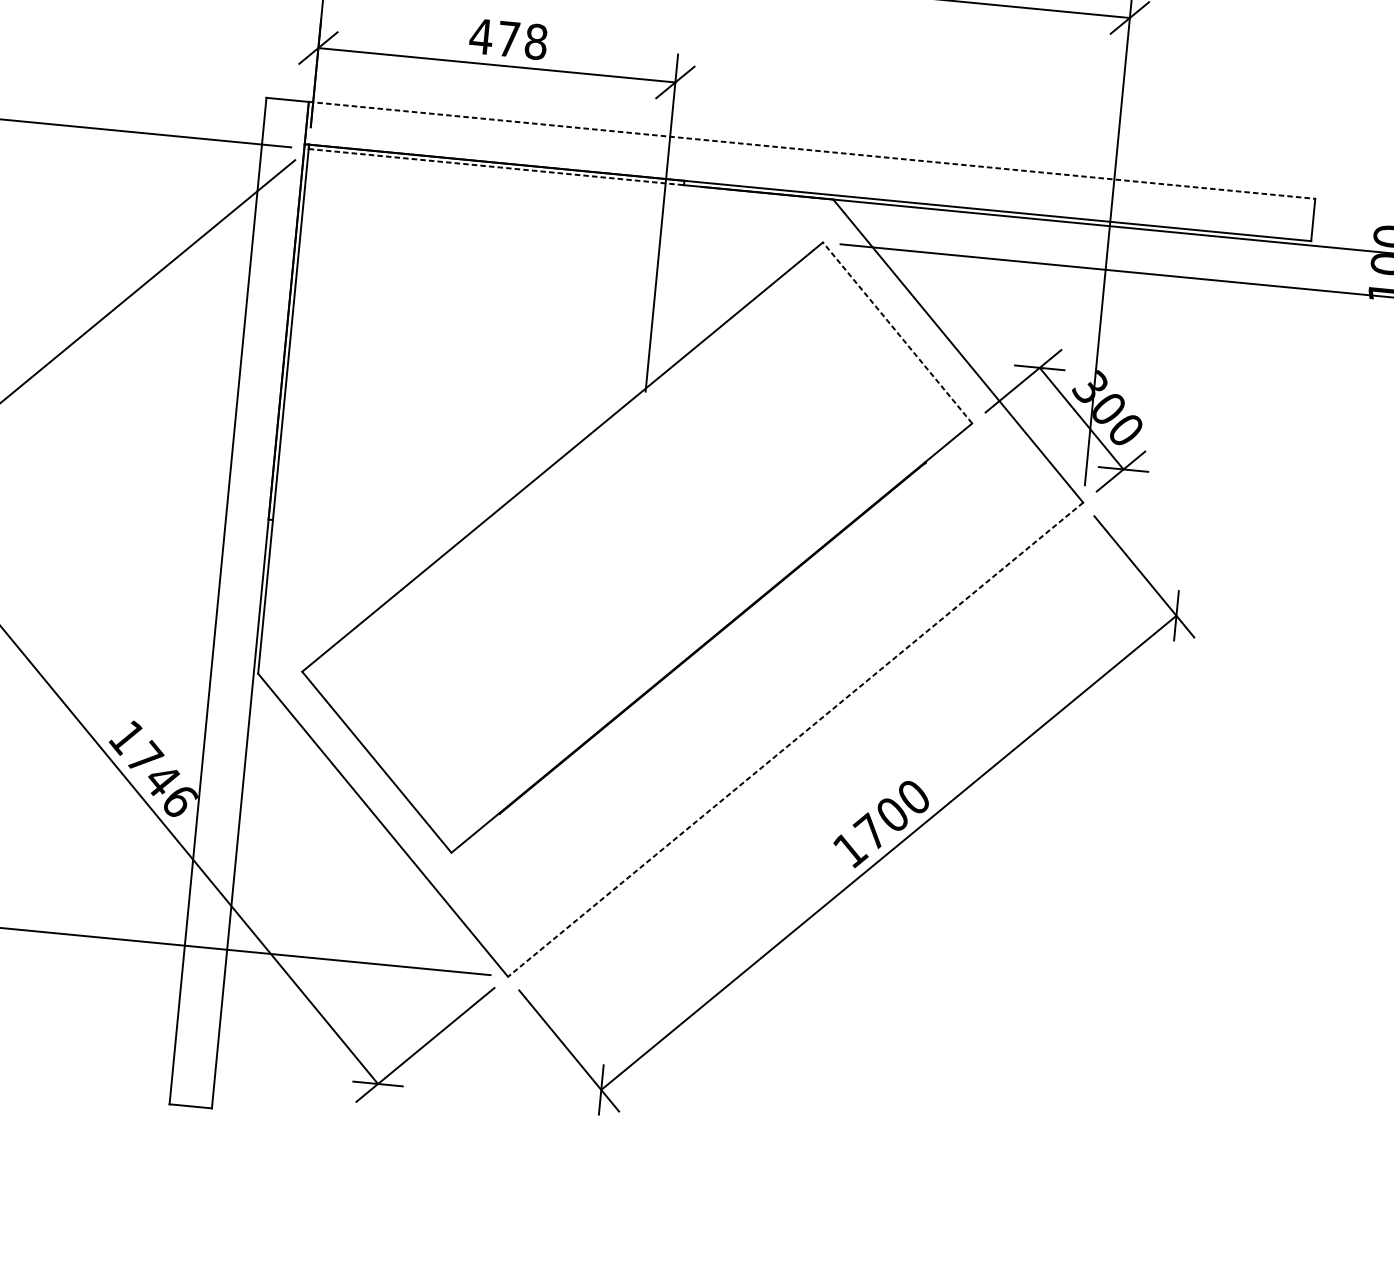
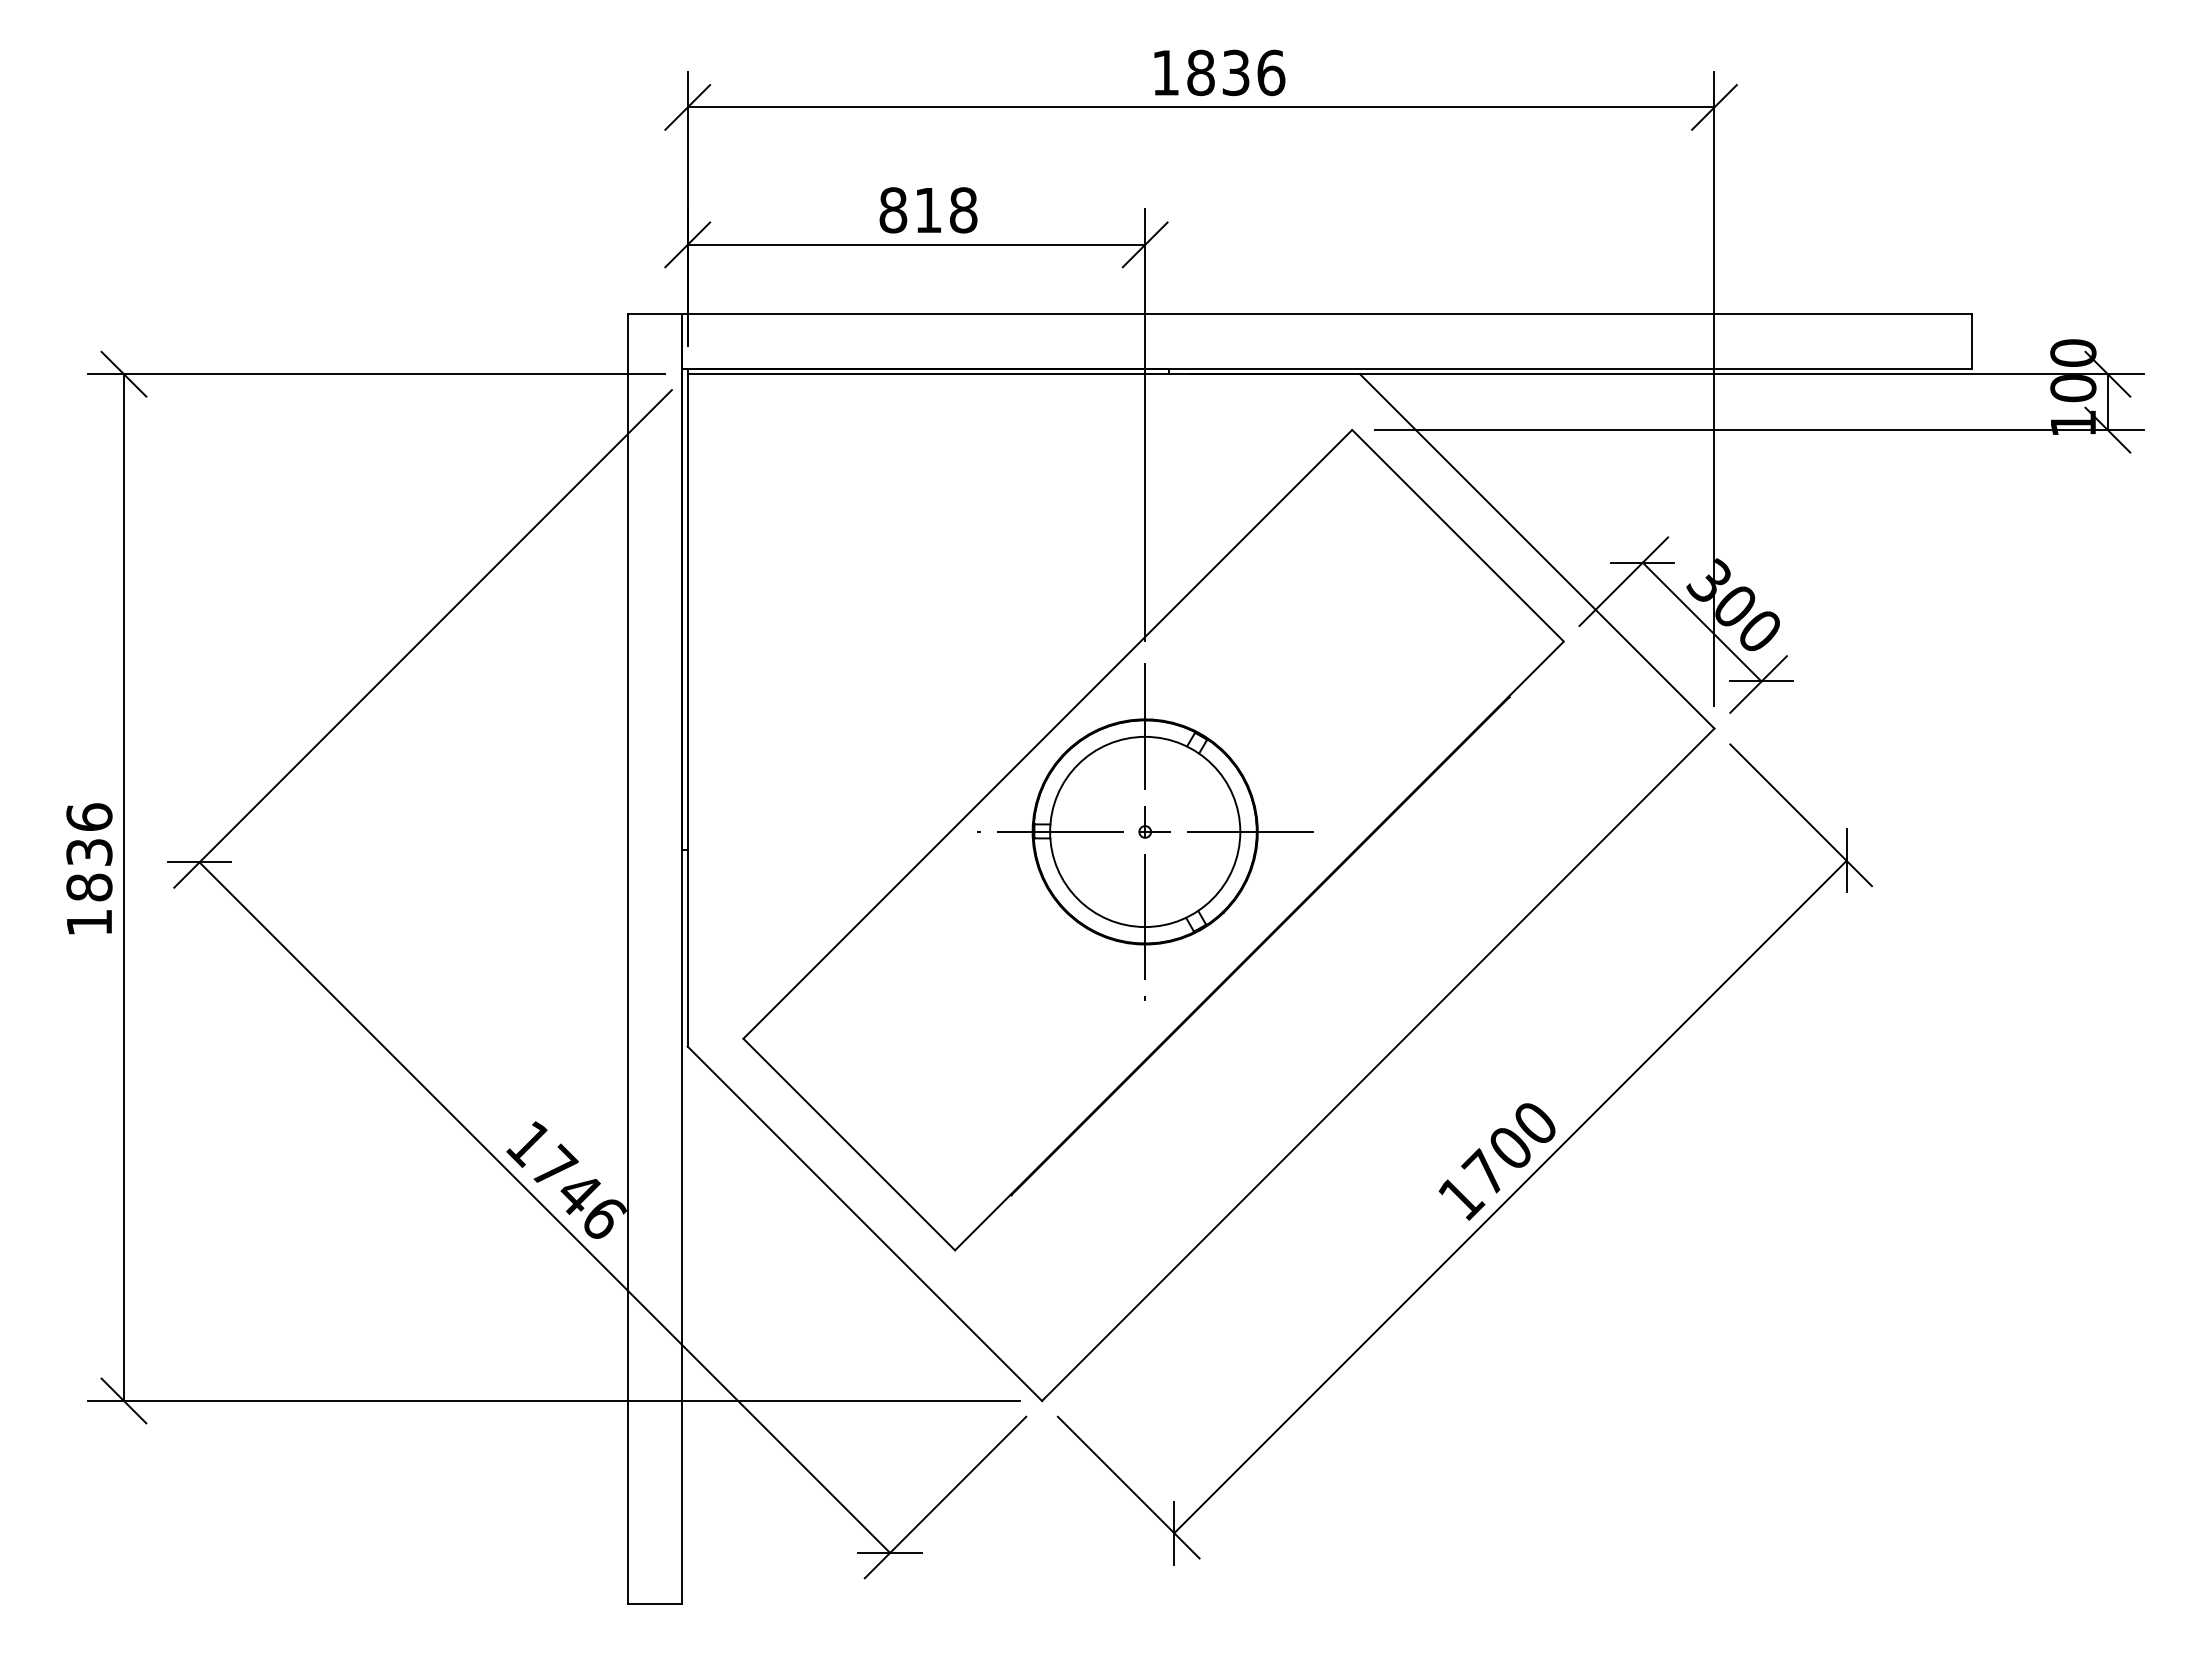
text: (494, 37) -> (909, 210), 478 -> 818
line: (812, 150) -> (1327, 314), dashed -> solid
line: (496, 167) -> (928, 374), dashed -> solid
line: (897, 332) -> (1457, 535), dashed -> solid
part: (631, 540) -> (1145, 831), added
line: (794, 740) -> (1377, 1065), dashed -> solid

